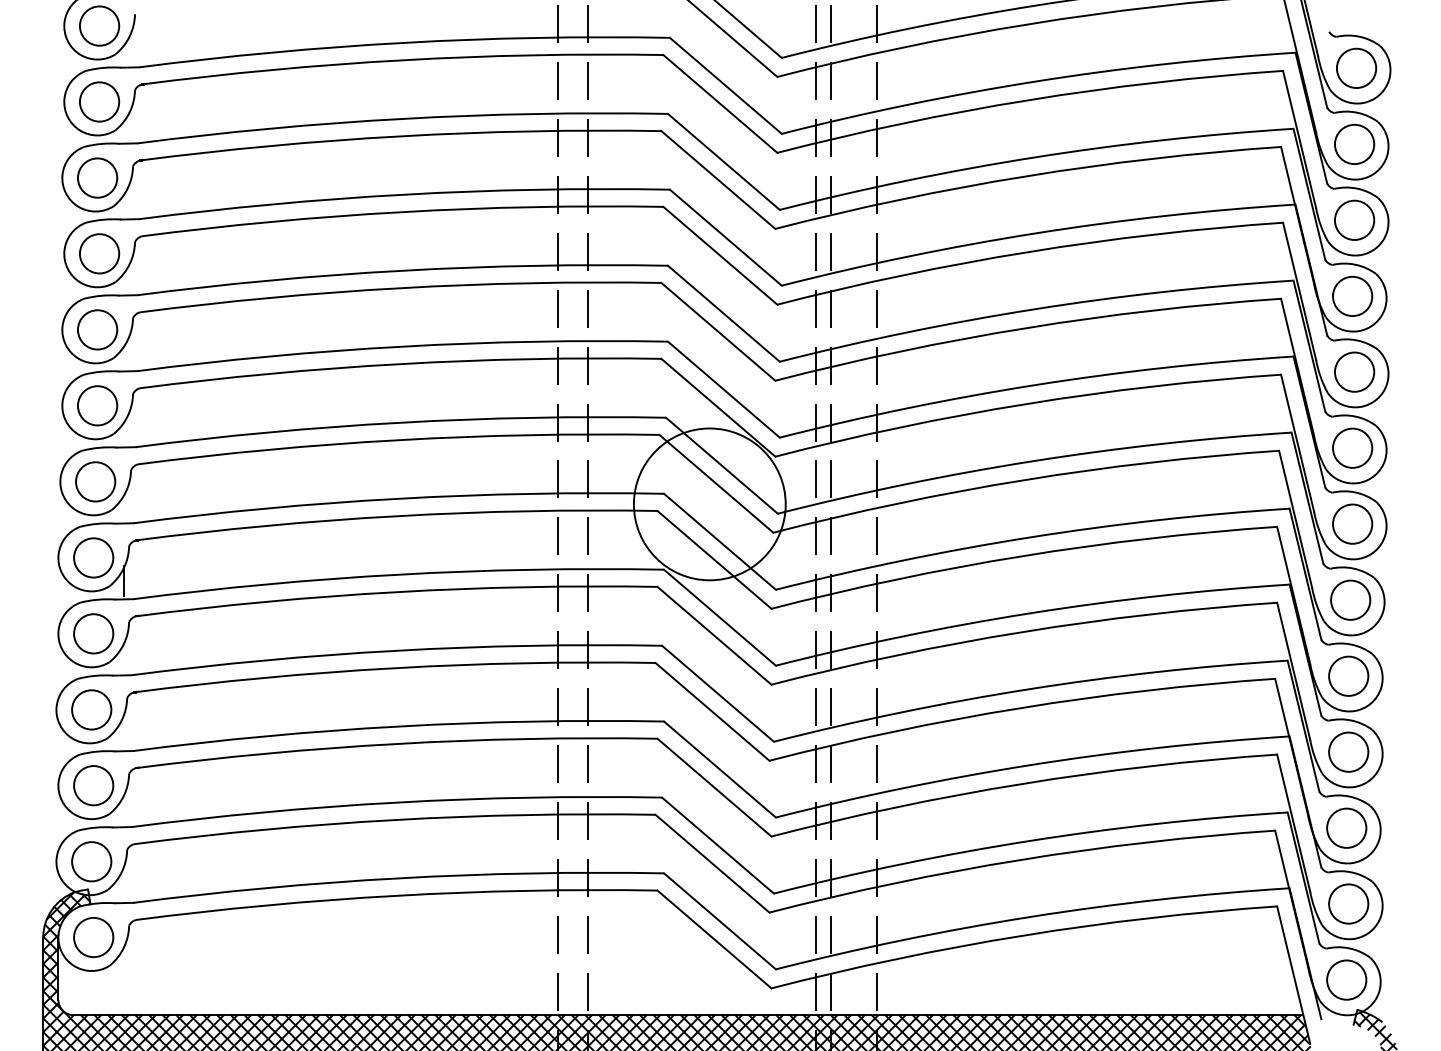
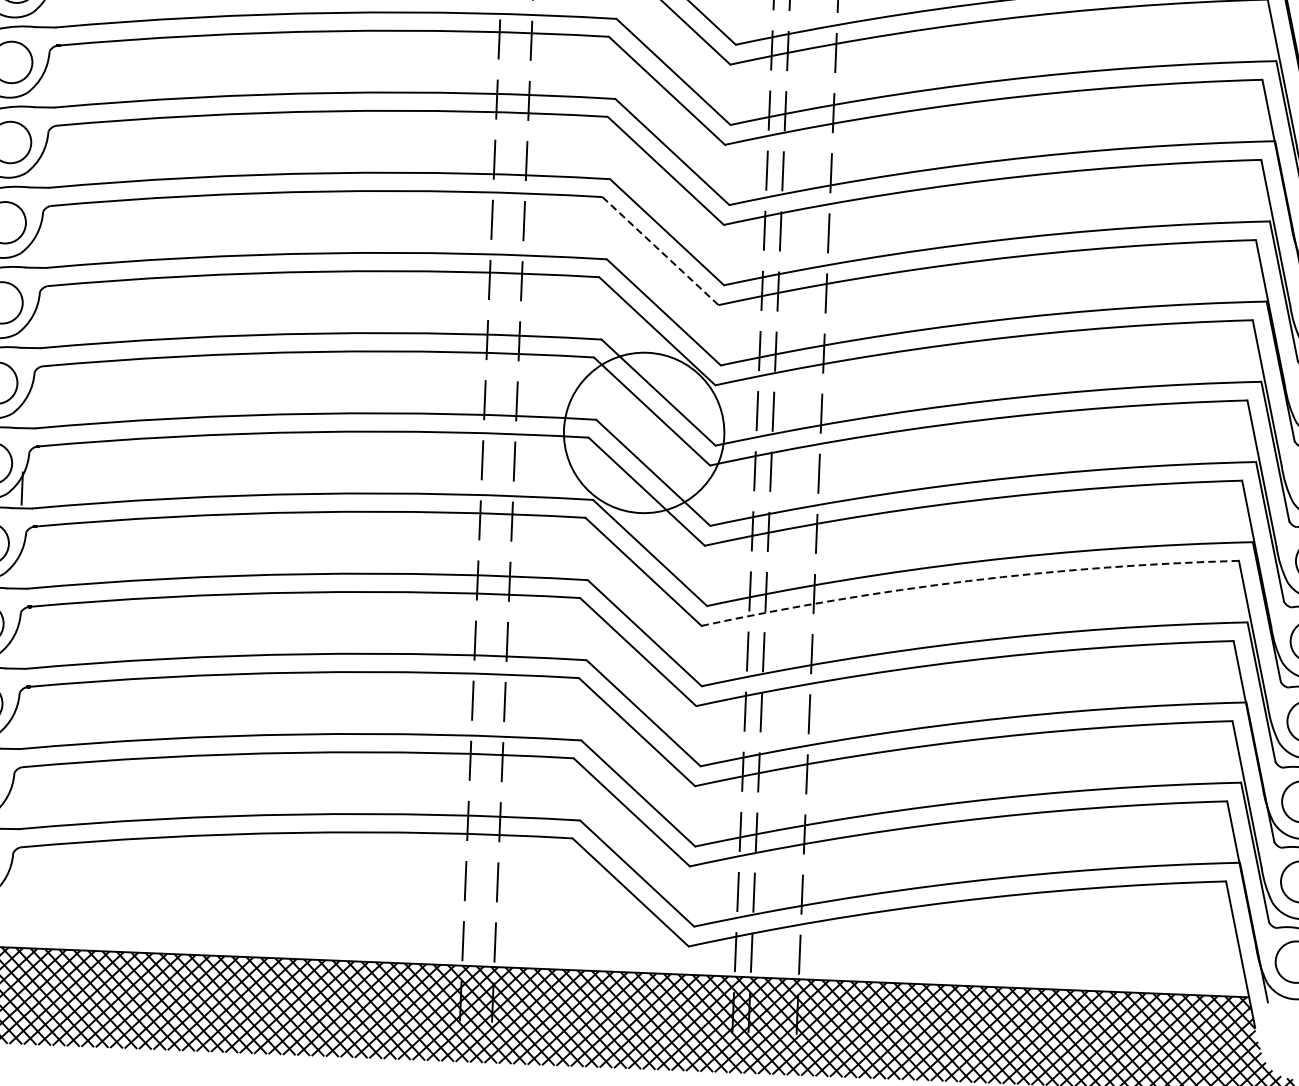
line: (718, 332) -> (660, 251), solid -> dashed
arc: (1022, 632) -> (968, 581), solid -> dashed

